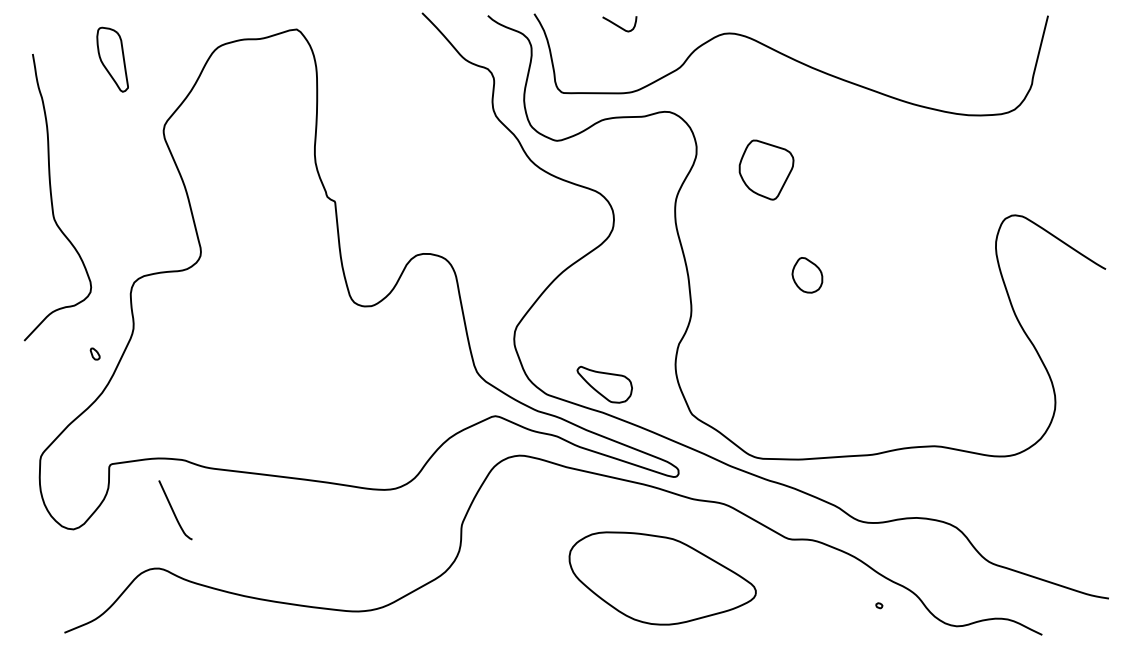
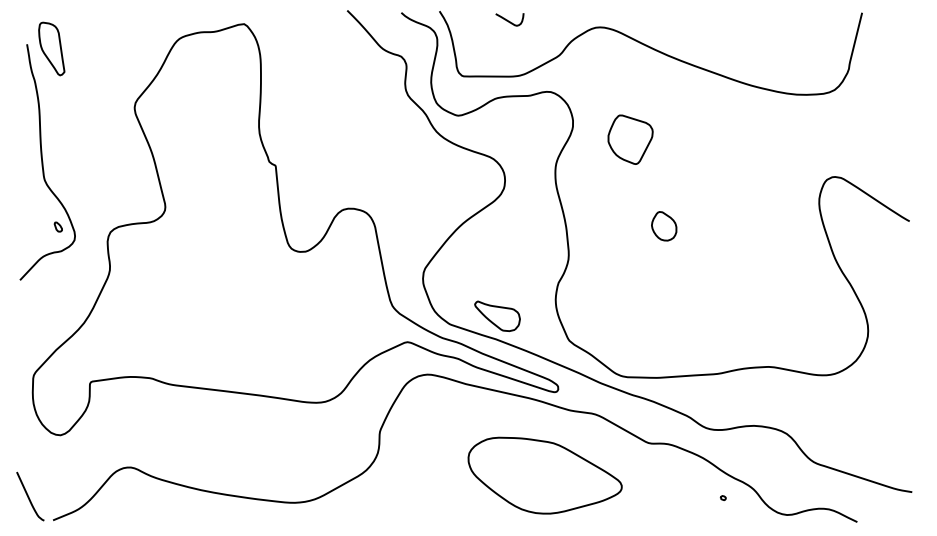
part: (112, 59) -> (51, 48), moved
part: (94, 353) -> (57, 226), moved
curve: (174, 510) -> (29, 496), moved

